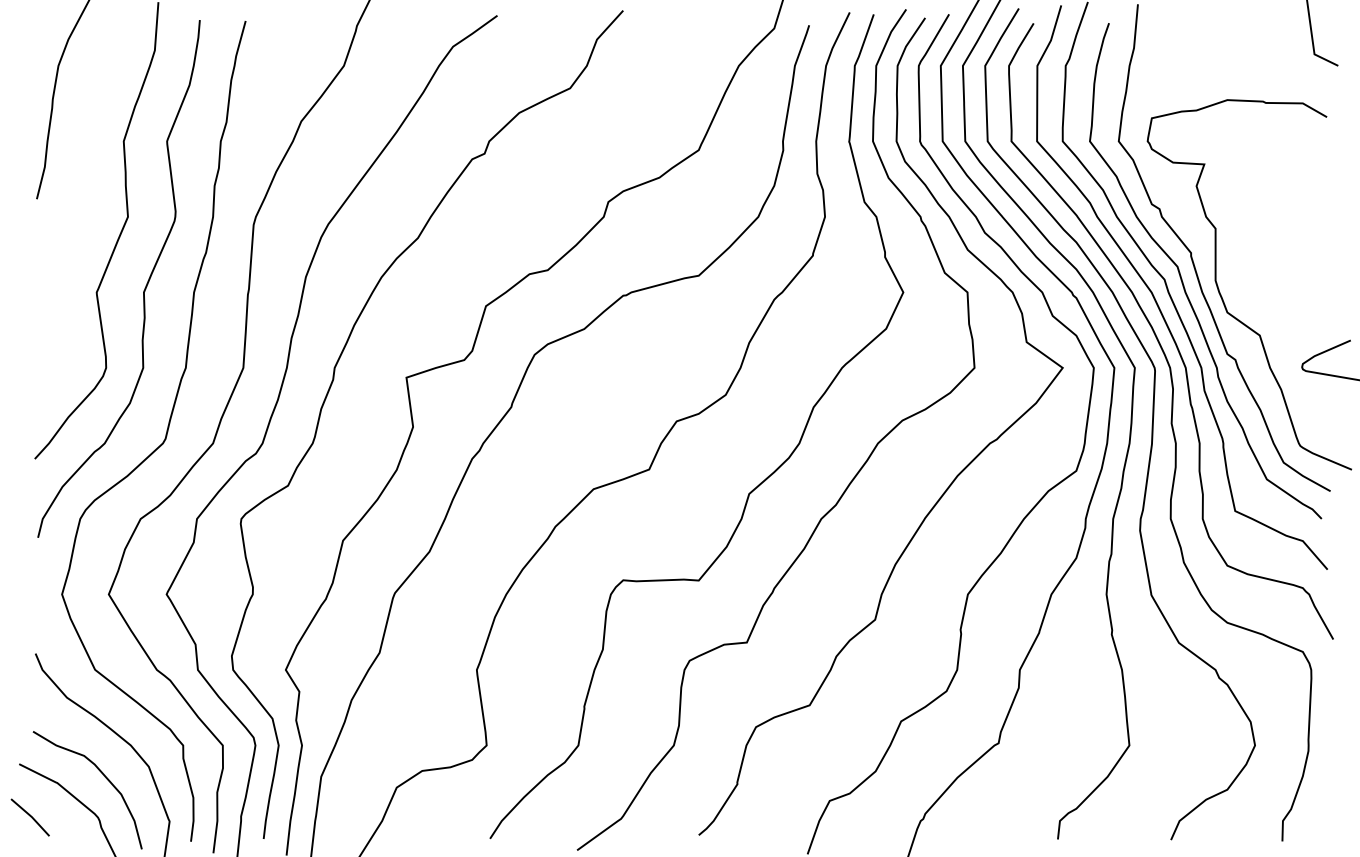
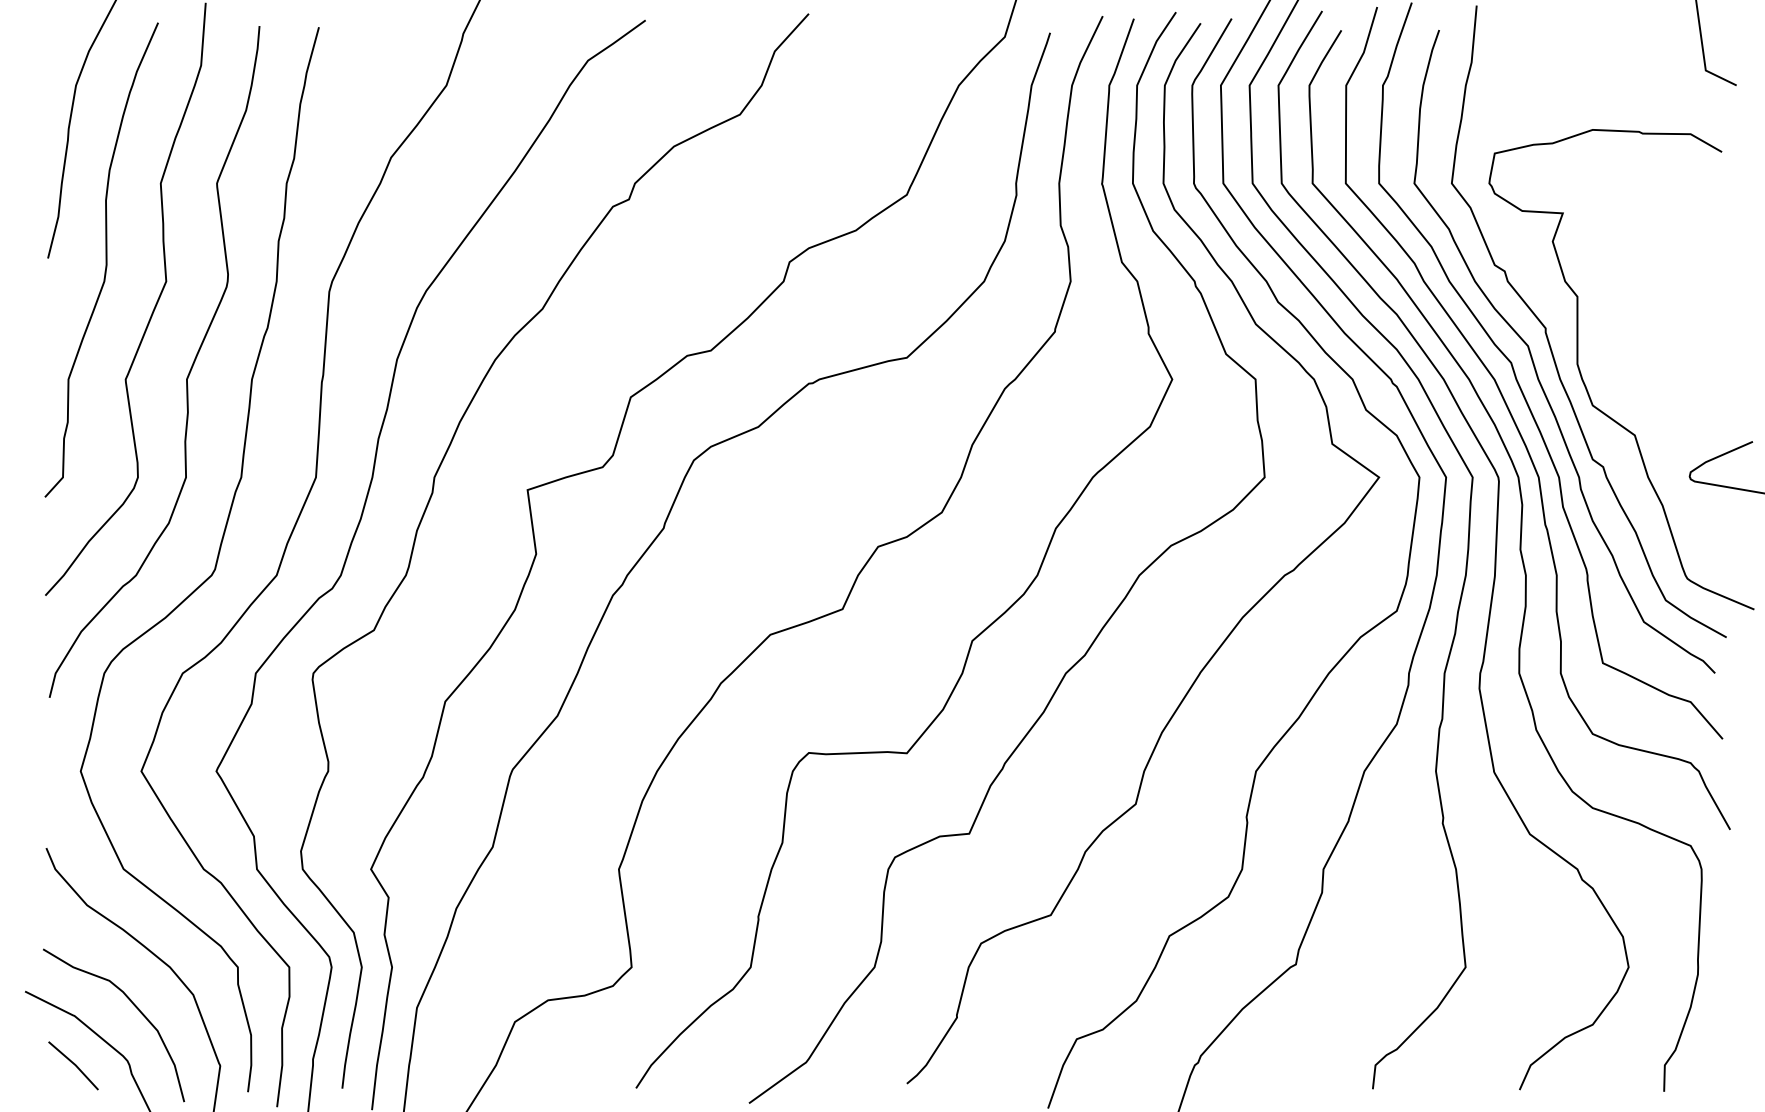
curve: (81, 199) -> (105, 259), added
line: (30, 816) -> (73, 1064), moved

